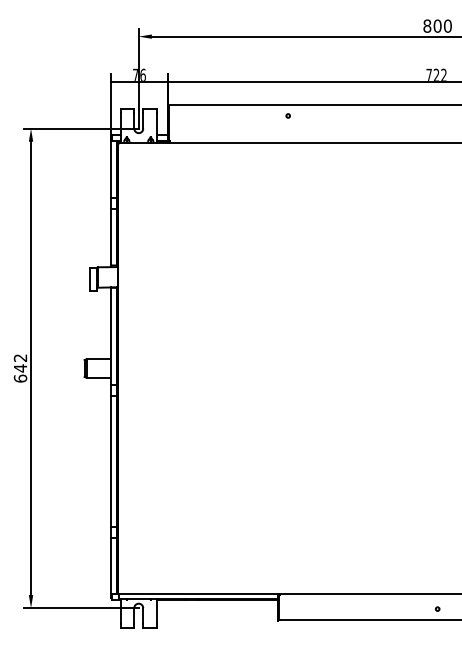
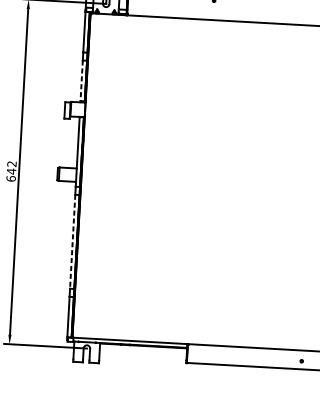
line: (110, 237) -> (81, 81), solid -> dashed
line: (110, 461) -> (72, 242), solid -> dashed

